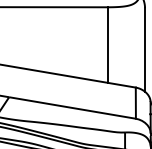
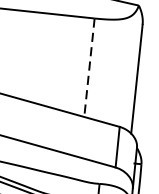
line: (108, 45) -> (89, 68), solid -> dashed

